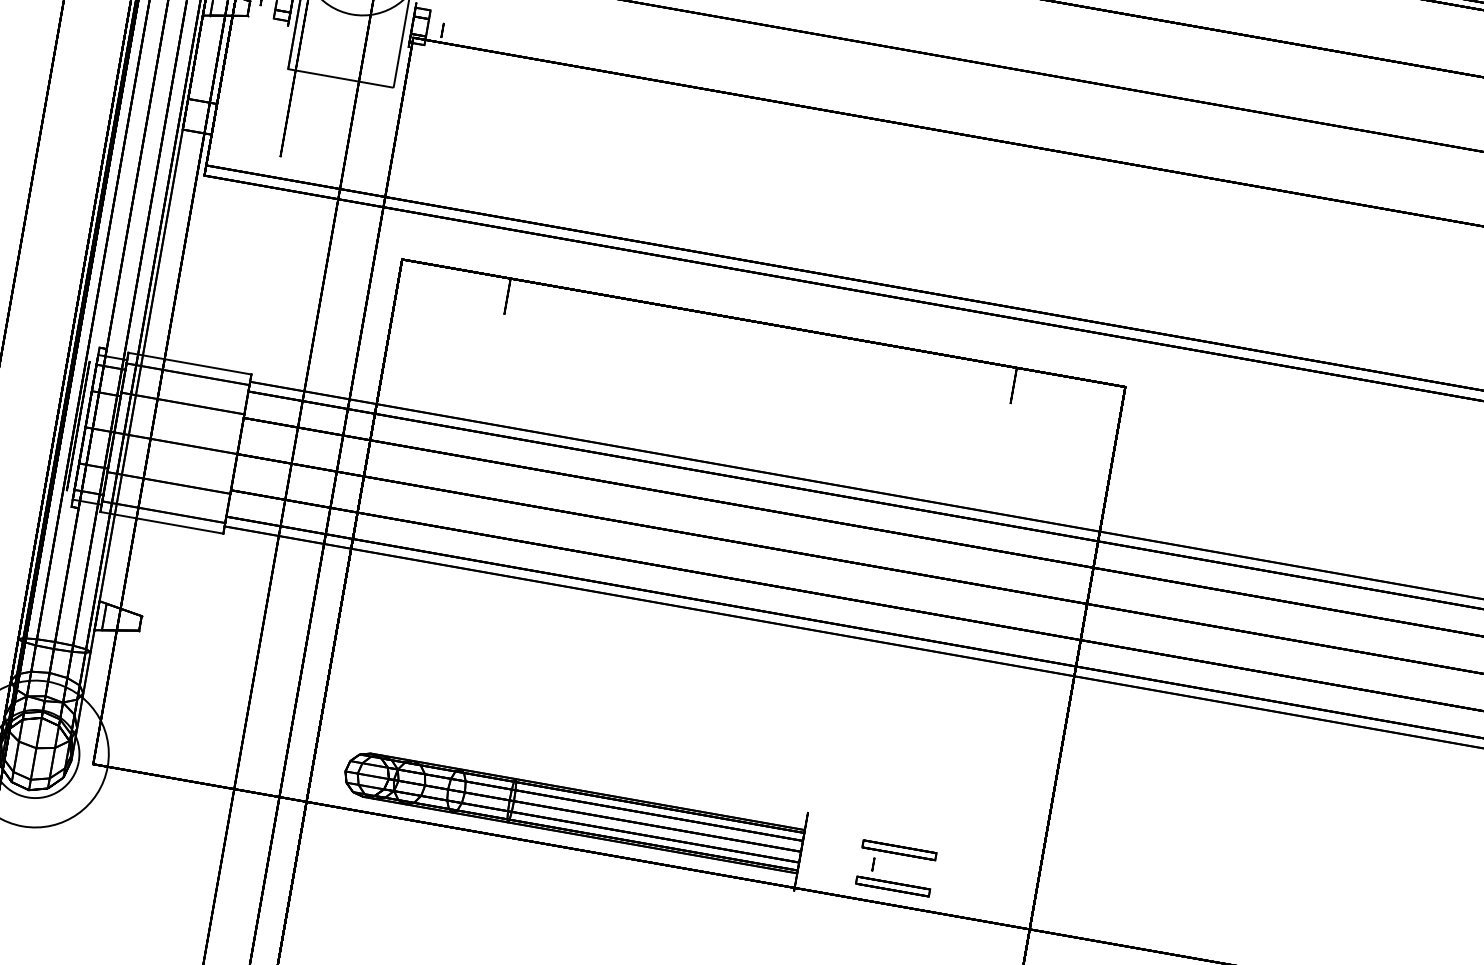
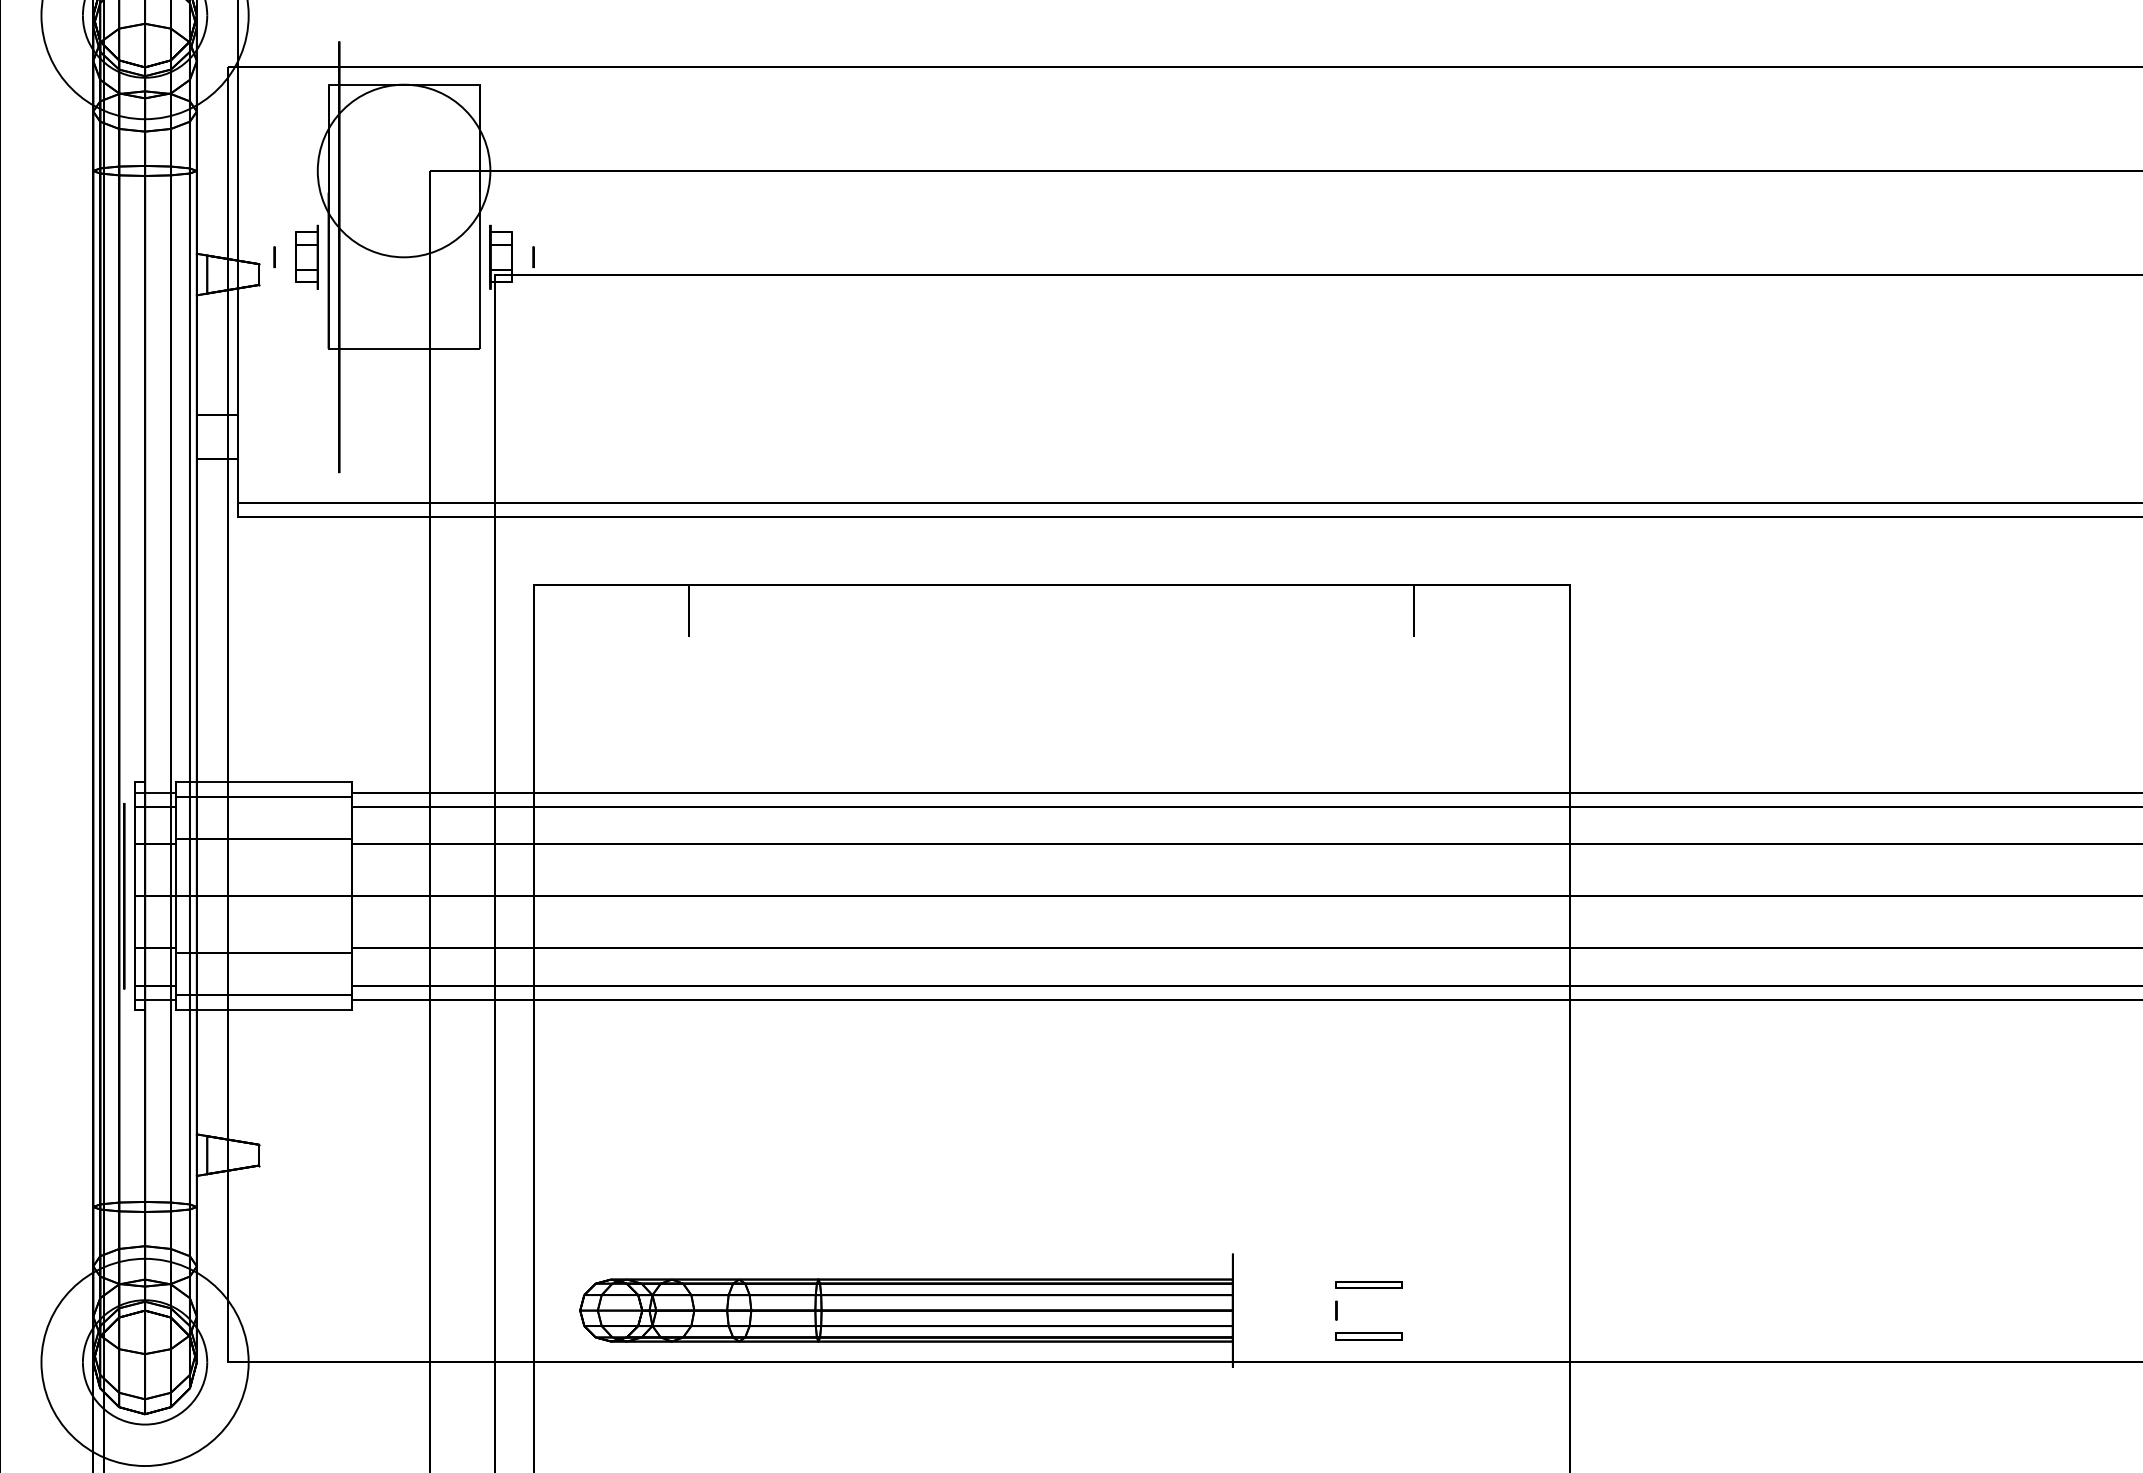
part: (898, 850) -> (1368, 1284), size x0.62
part: (892, 886) -> (1368, 1336), size x0.62

